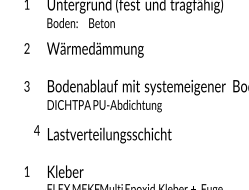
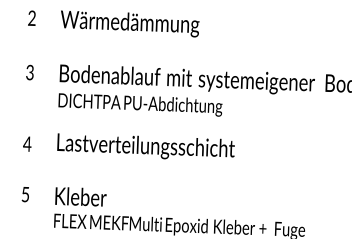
text: (36, 130) -> (26, 144), moved
text: (26, 171) -> (24, 194), 1 -> 5

